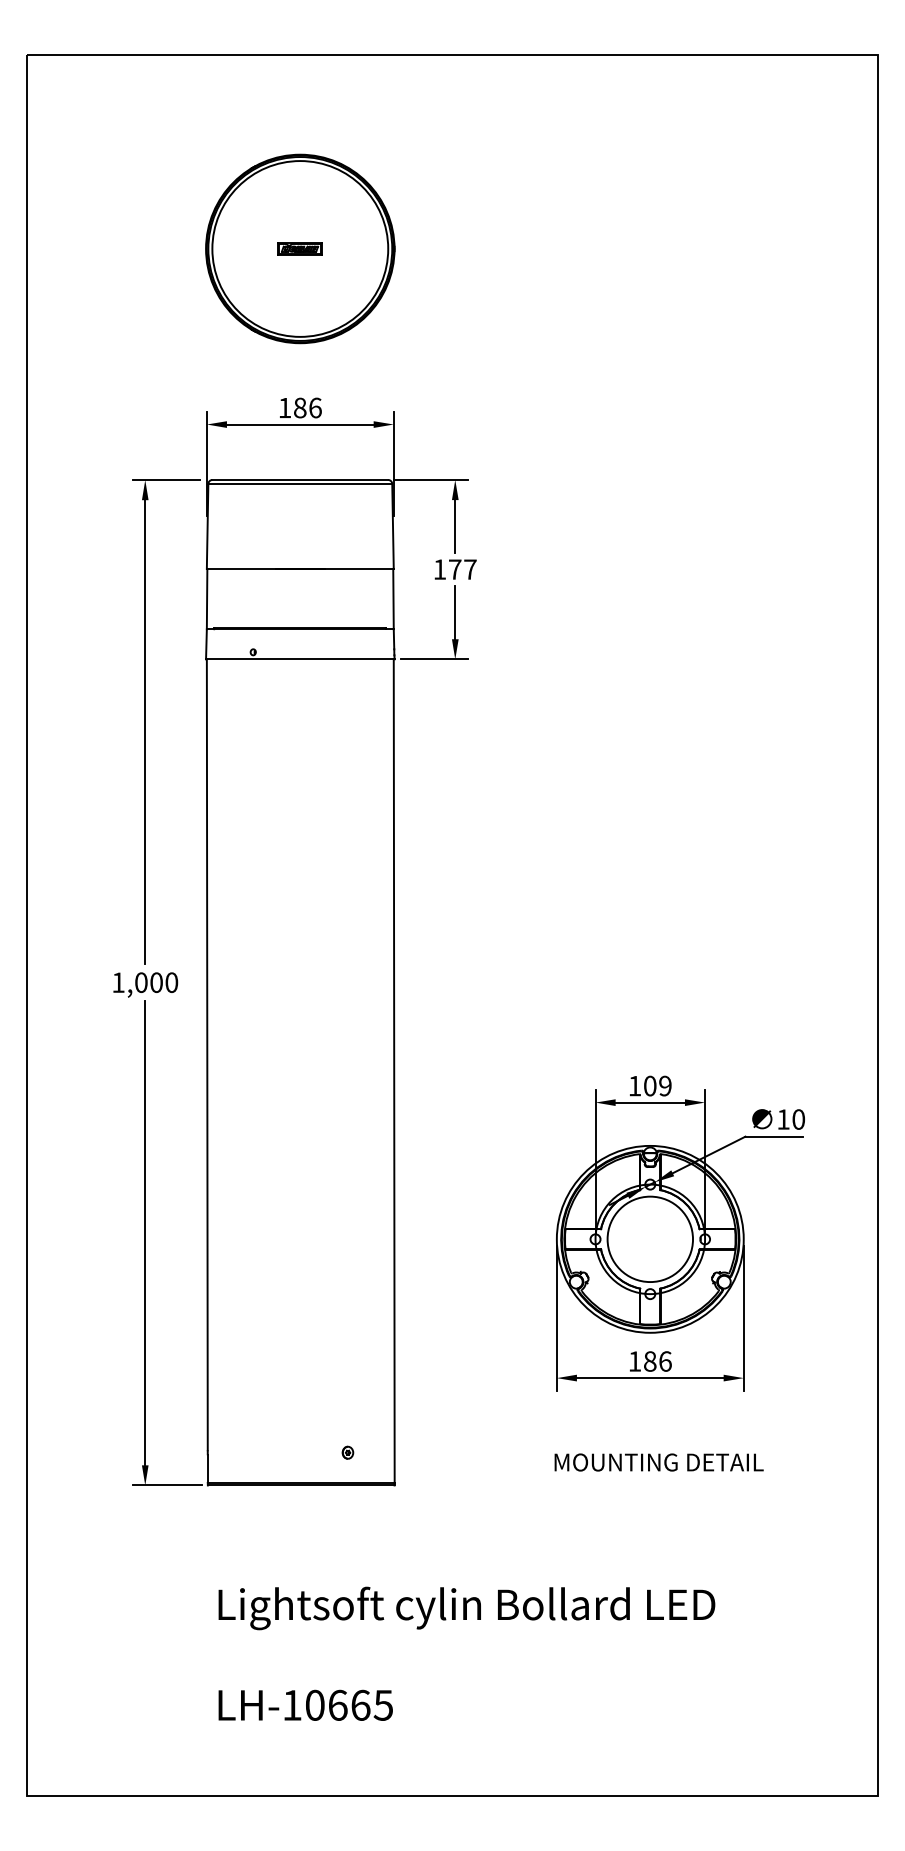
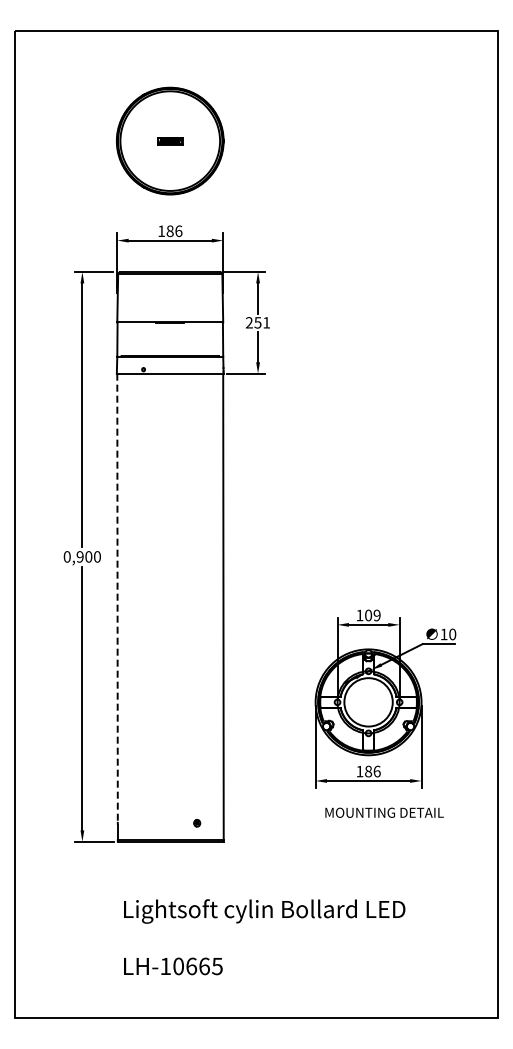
text: (456, 569) -> (258, 322), 177 -> 251
text: (129, 981) -> (73, 556), 1,000 -> 0,900
line: (207, 1056) -> (117, 598), solid -> dashed
text: (658, 1461) -> (384, 812), moved

